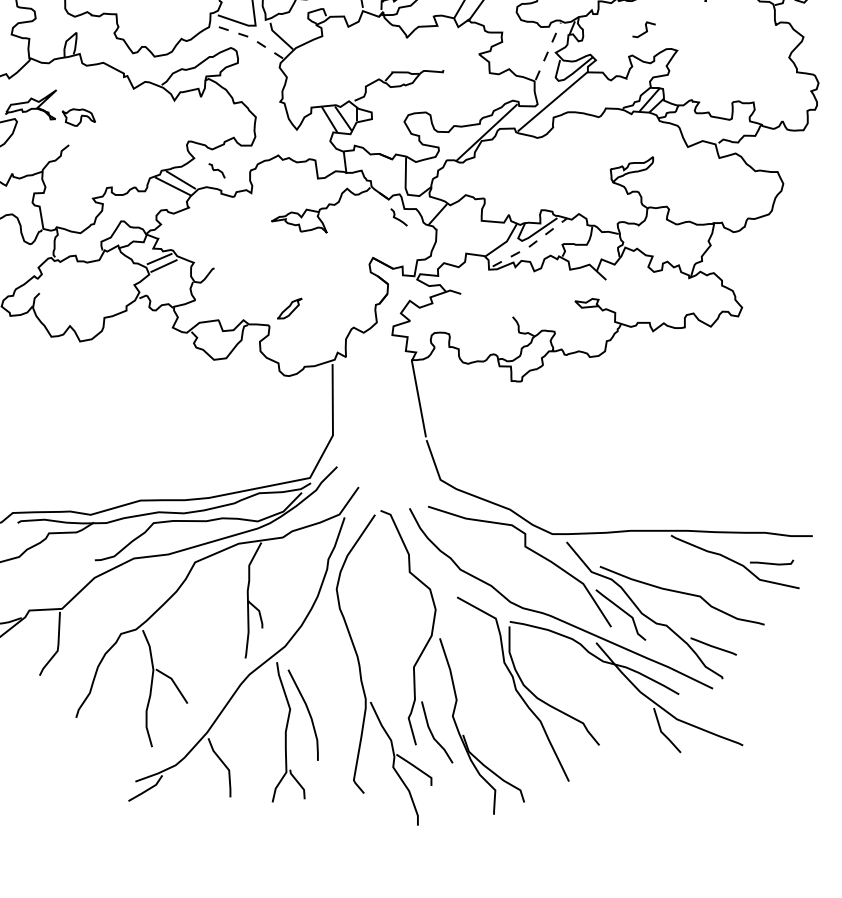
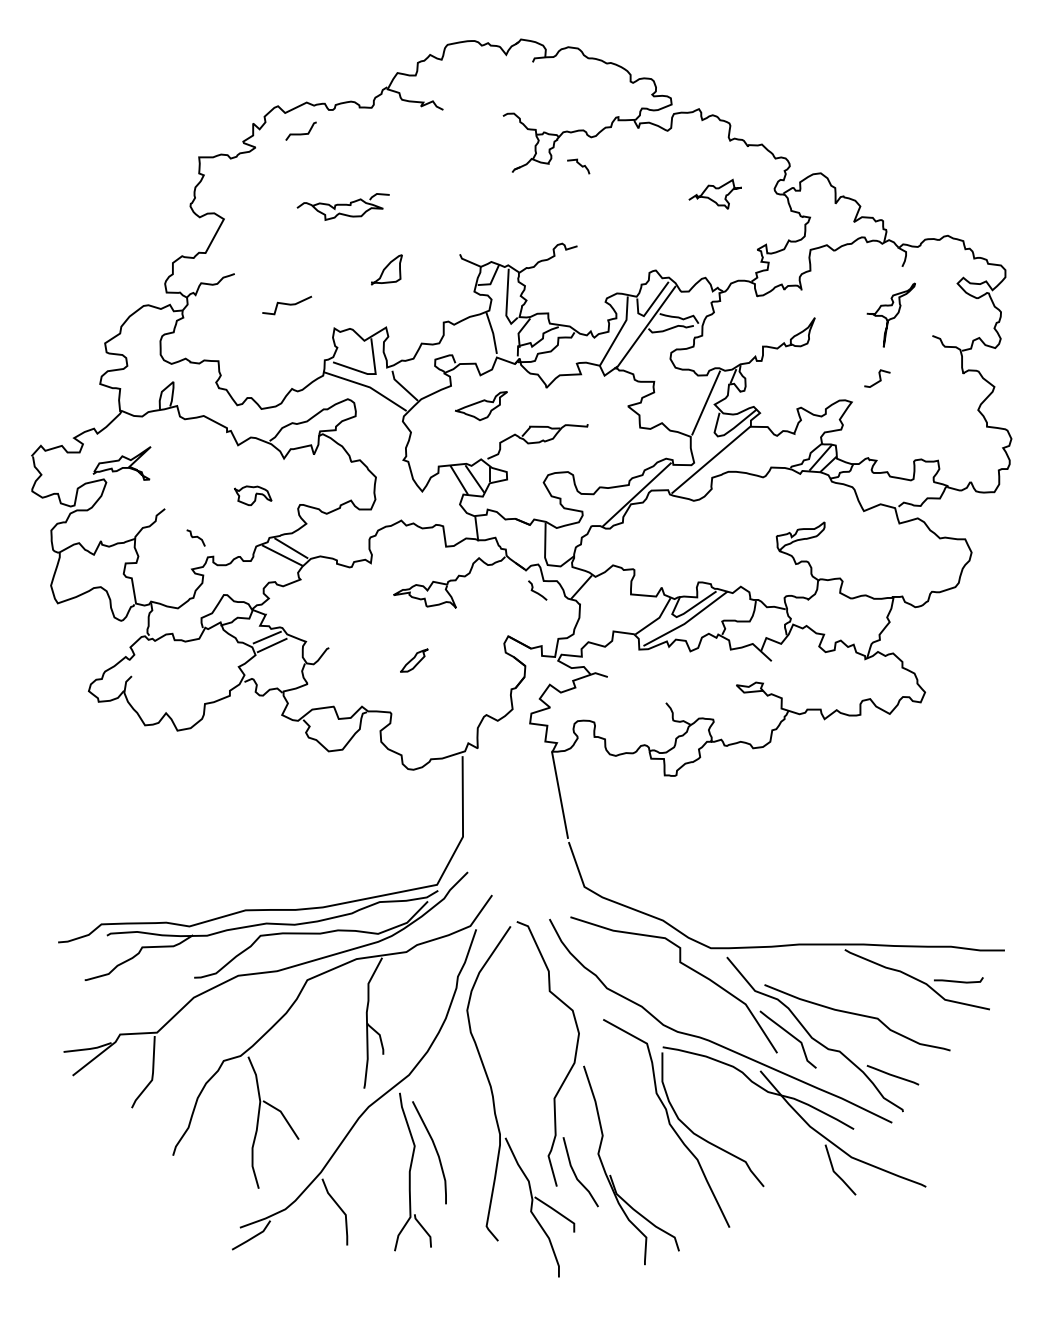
curve: (645, 29) -> (879, 378), moved
line: (248, 36) -> (367, 386), dashed -> solid
curve: (349, 50) -> (481, 402), added
line: (548, 50) -> (706, 402), dashed -> solid
curve: (80, 118) -> (254, 496), moved
curve: (216, 170) -> (195, 537), moved
line: (531, 244) -> (687, 621), dashed -> solid
curve: (289, 307) -> (413, 659), moved

